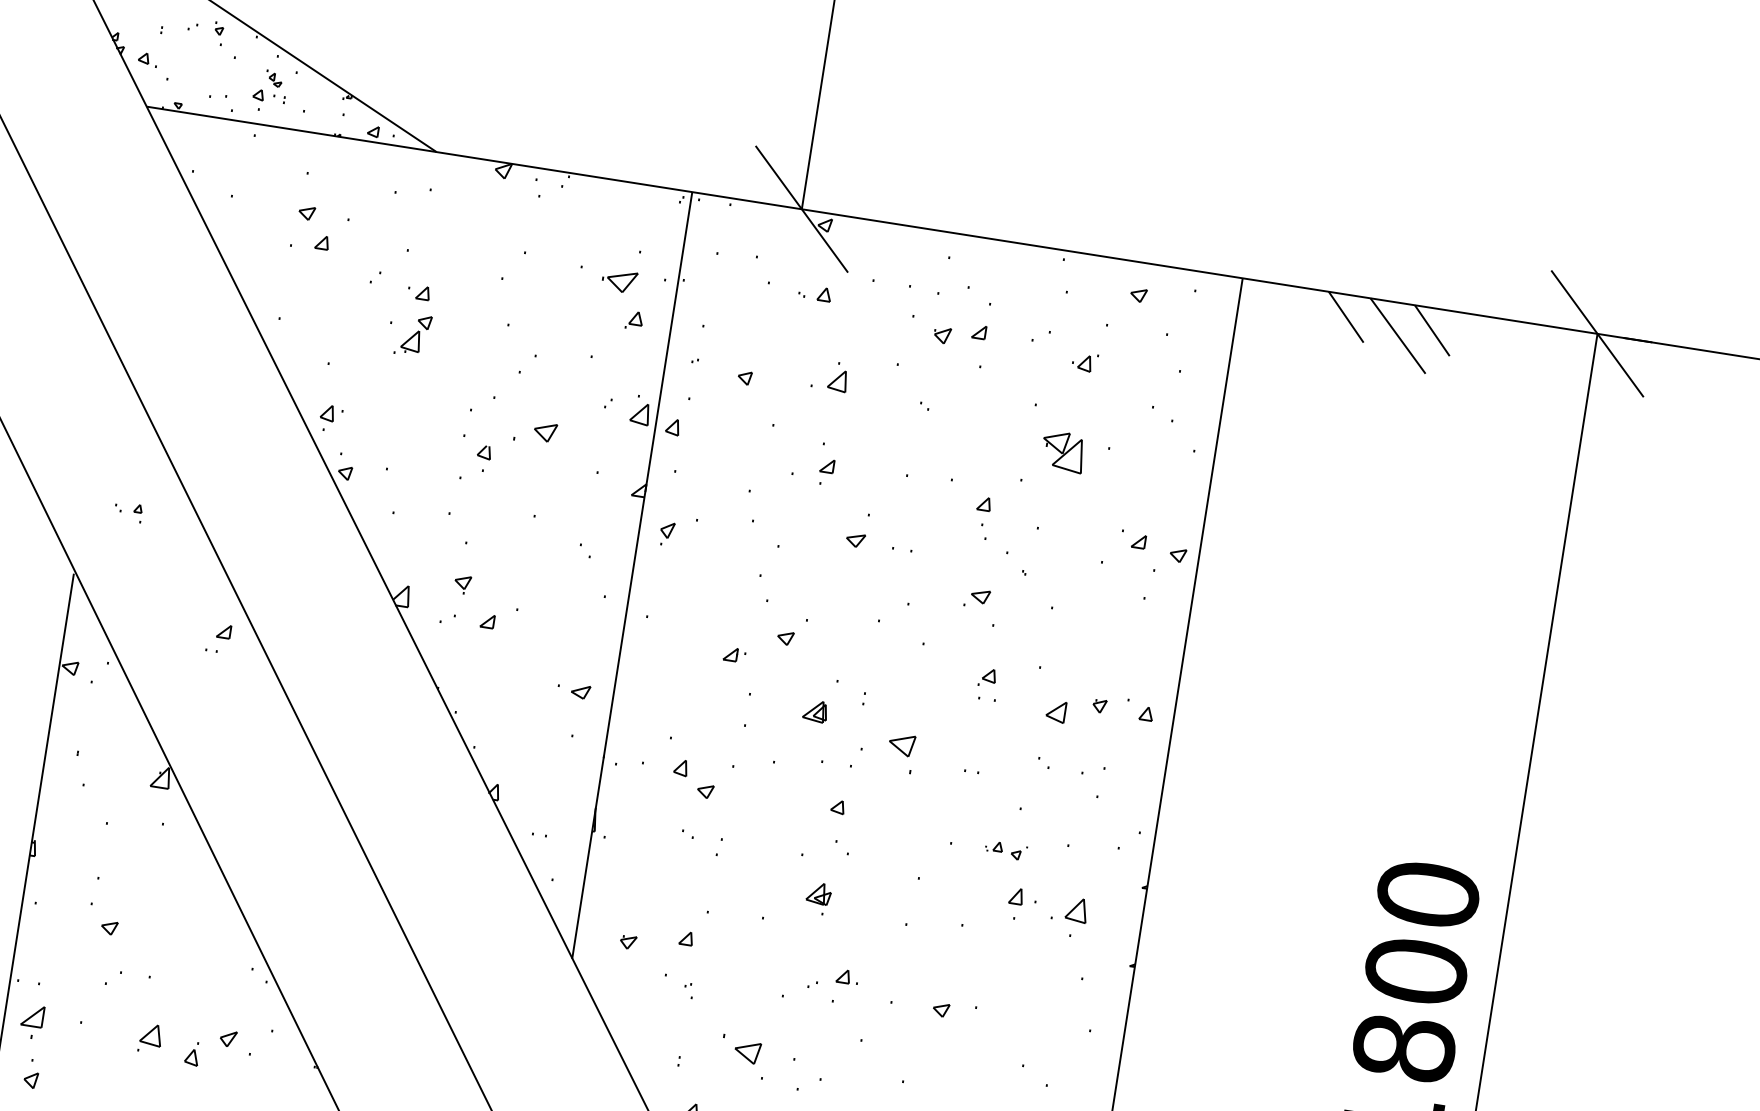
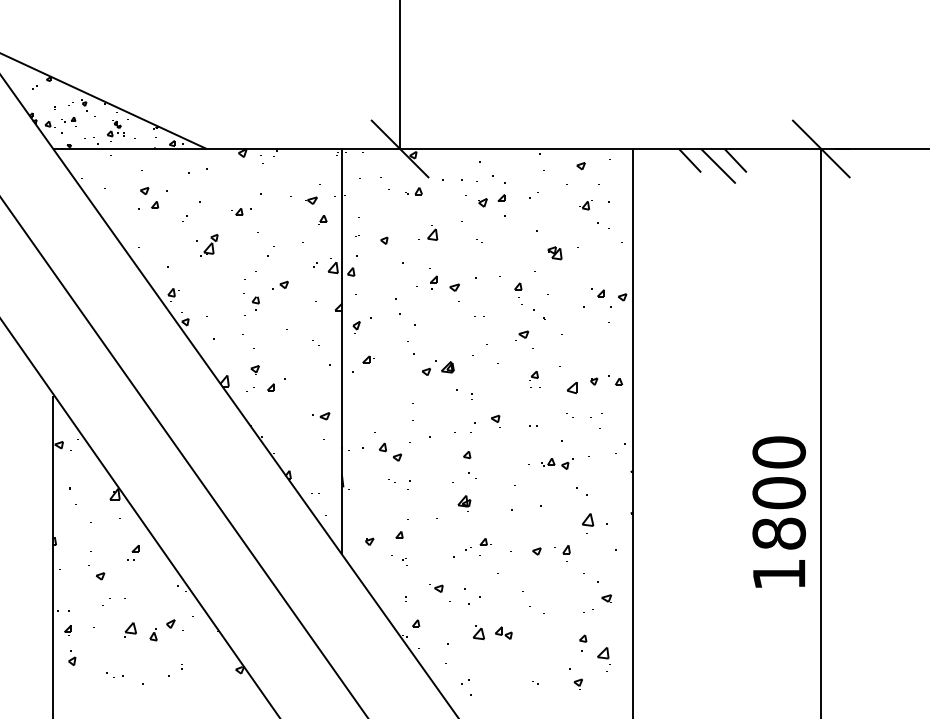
part: (619, 280) -> (311, 200), size x0.62
part: (420, 291) -> (237, 211), moved
part: (1084, 362) -> (585, 205), moved
part: (535, 429) -> (280, 284), size x0.71
part: (1062, 452) -> (554, 253), size x0.62
part: (128, 511) -> (68, 121), moved
part: (855, 539) -> (454, 287), moved
part: (218, 637) -> (133, 552), moved
part: (734, 654) -> (368, 359), moved
part: (814, 711) -> (447, 367), moved
part: (901, 750) -> (495, 420), size x0.62
part: (1006, 849) -> (557, 463), size x1.43
part: (1015, 903) -> (566, 553), moved
part: (1076, 917) -> (588, 523), moved
part: (31, 1020) -> (67, 630), size x0.62
part: (740, 1050) -> (436, 588), size x0.62

